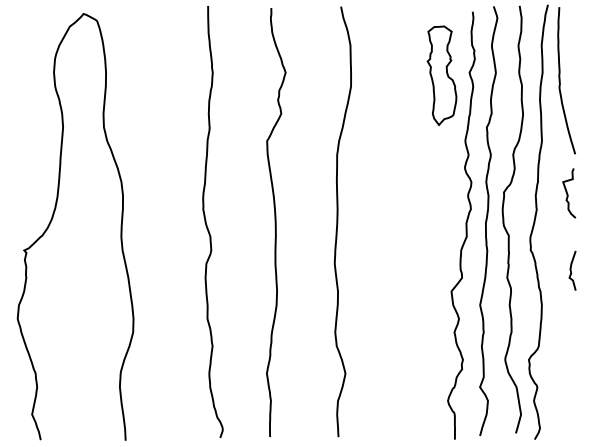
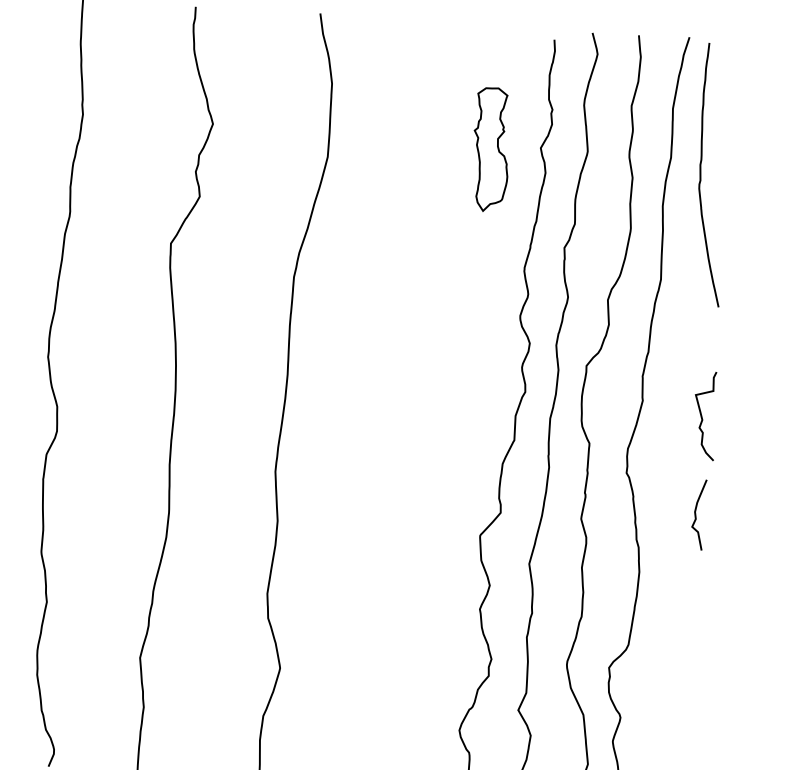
part: (441, 75) -> (490, 149), size x0.7
curve: (568, 194) -> (703, 417), moved

